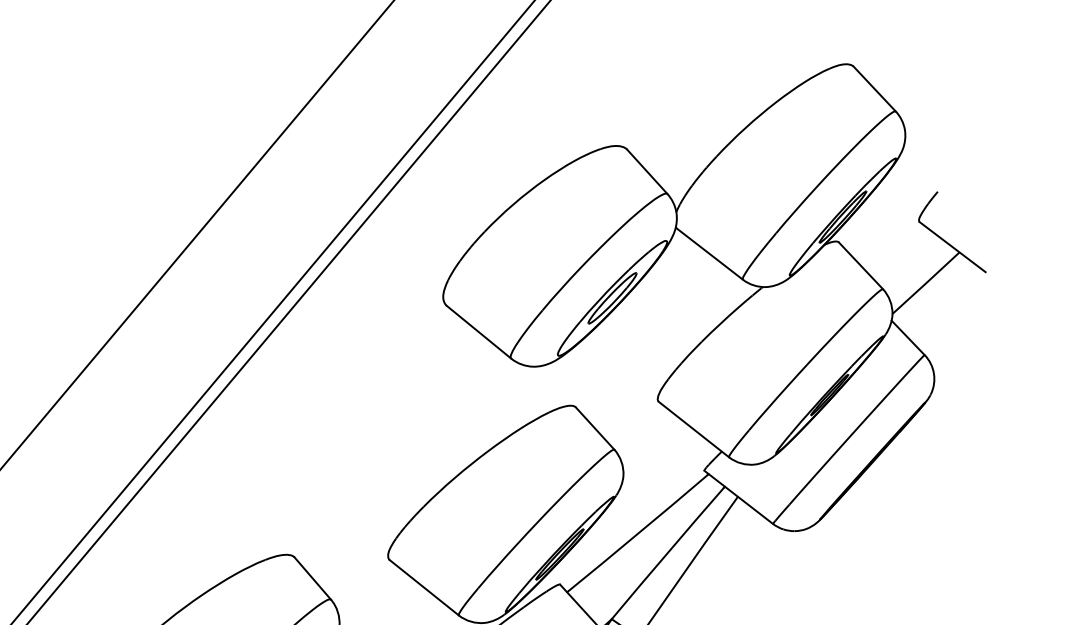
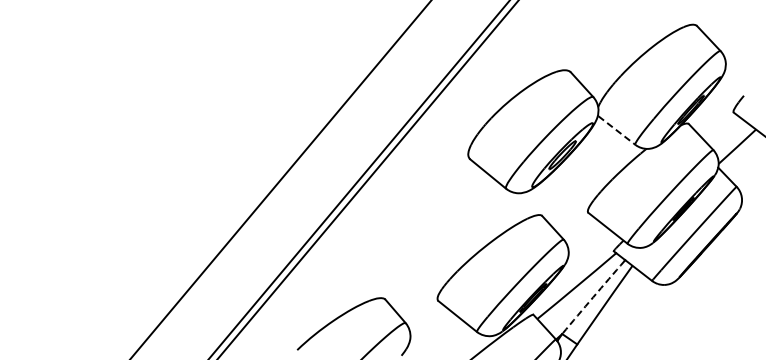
line: (710, 254) -> (617, 130), solid -> dashed
arc: (667, 553) -> (593, 297), solid -> dashed

